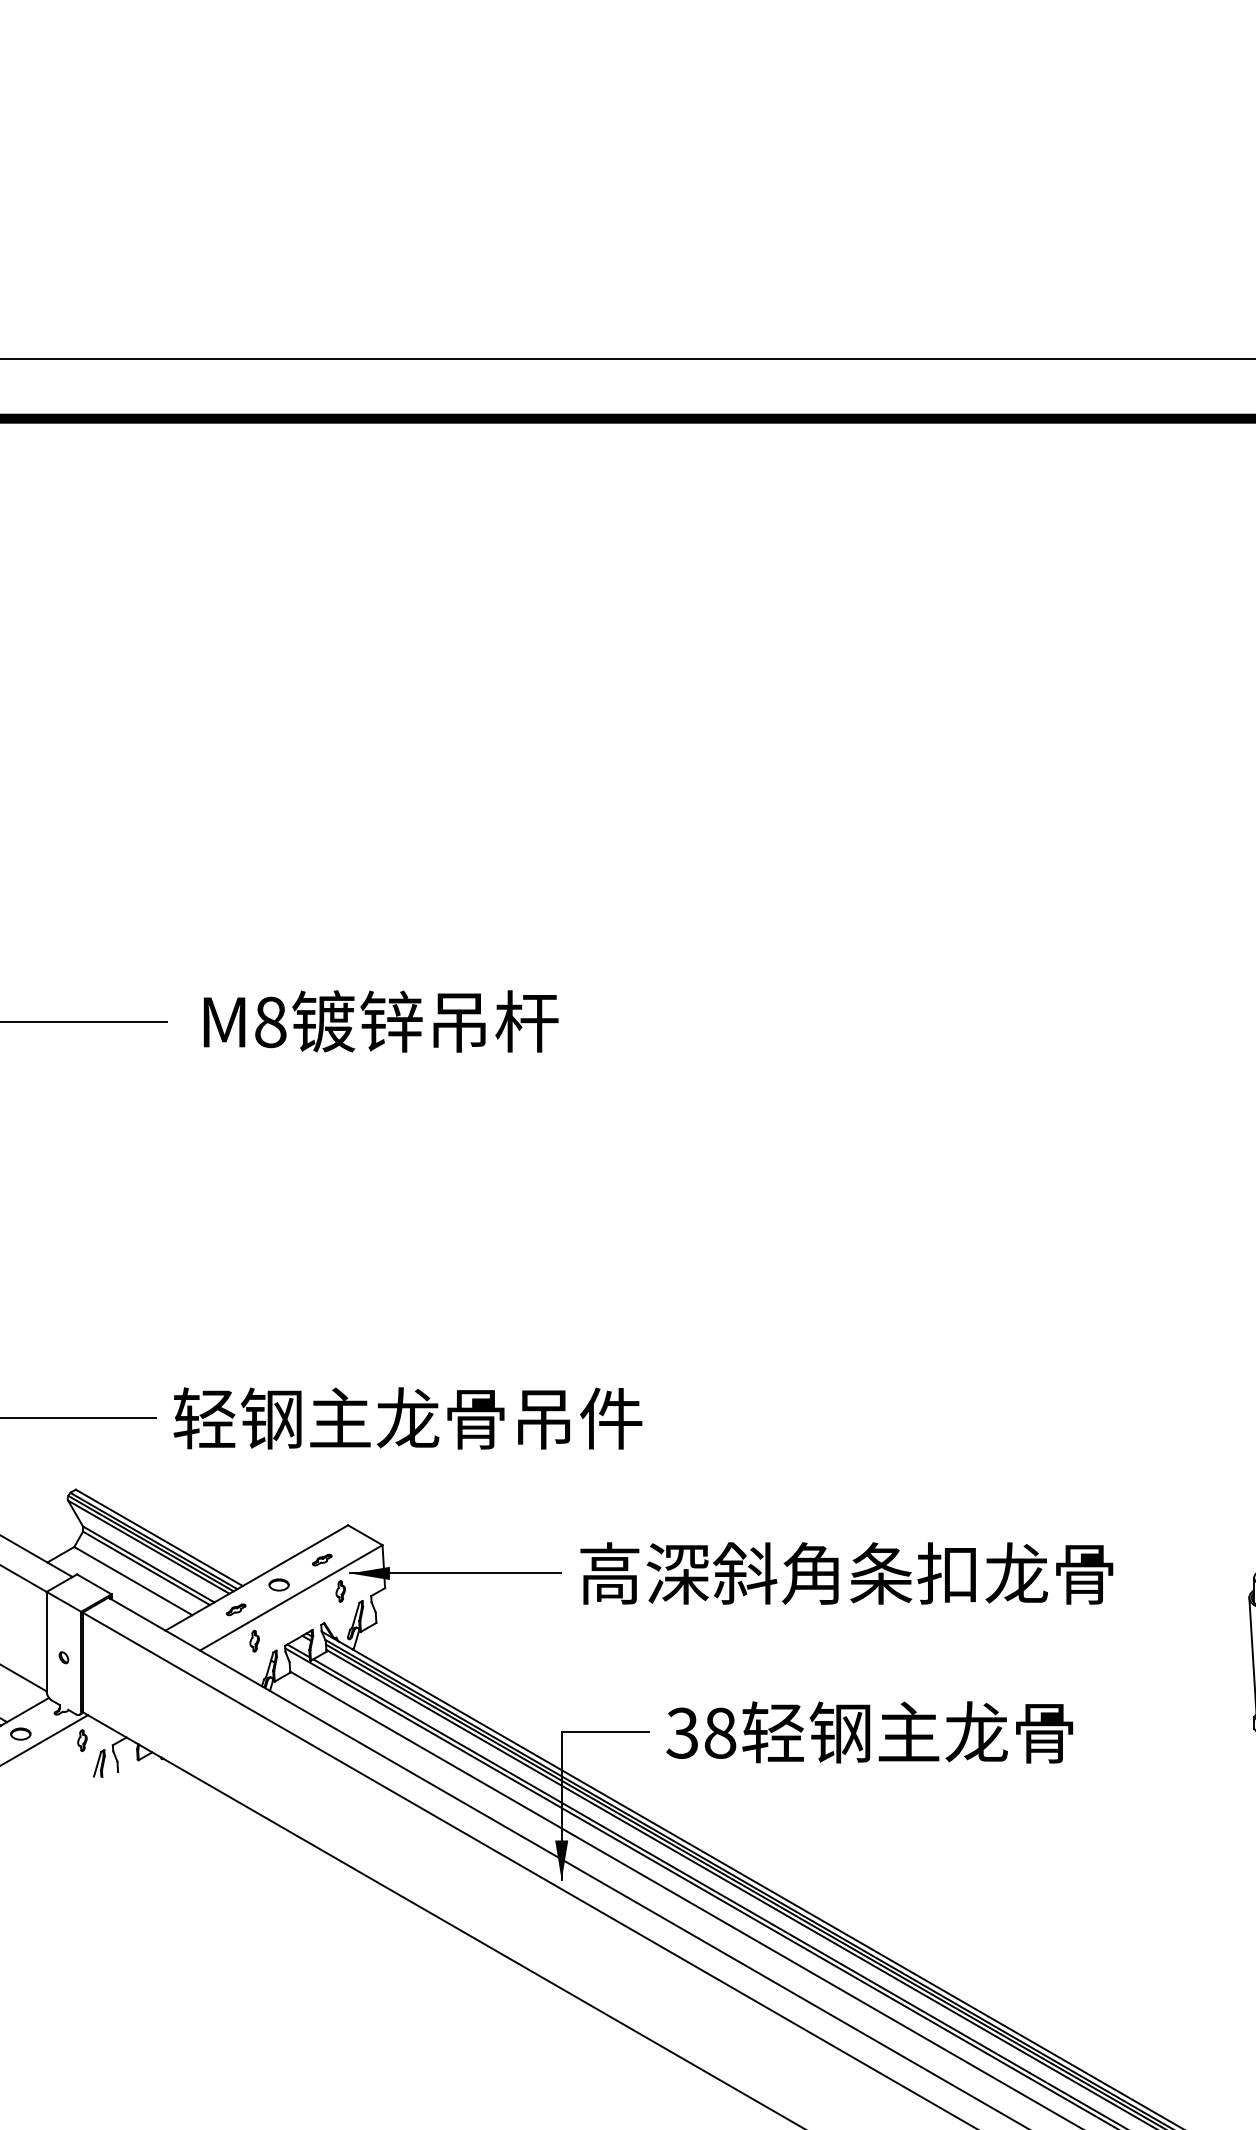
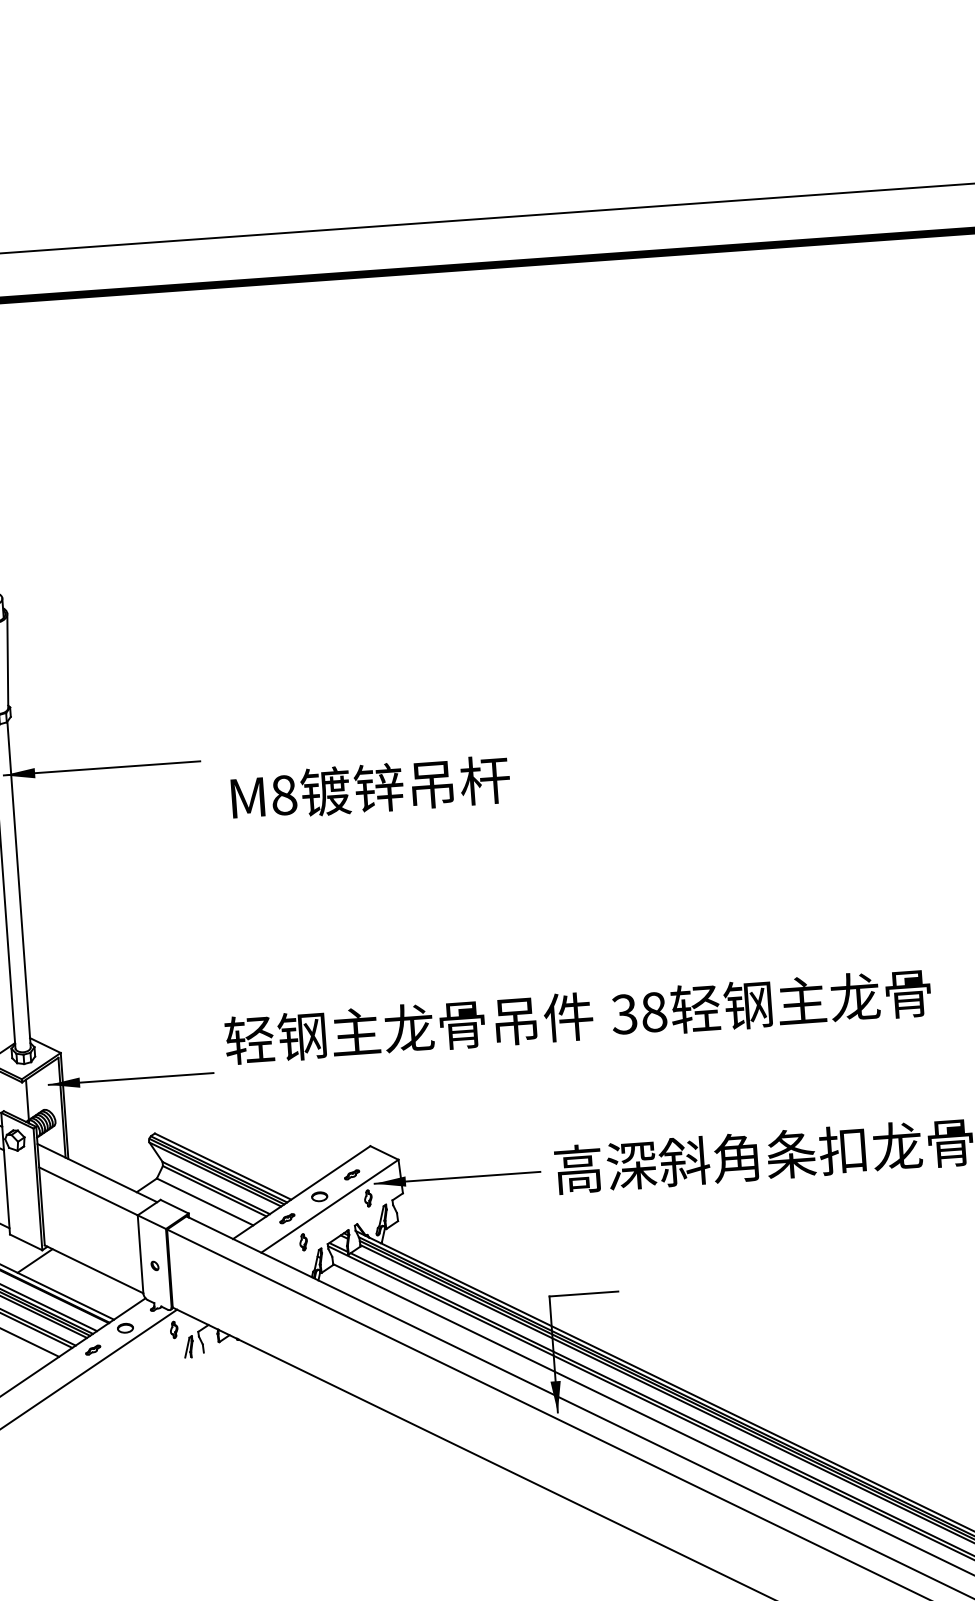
text: (380, 1021) -> (370, 788), moved
text: (407, 1418) -> (408, 1028), moved
text: (869, 1732) -> (771, 1003), moved

